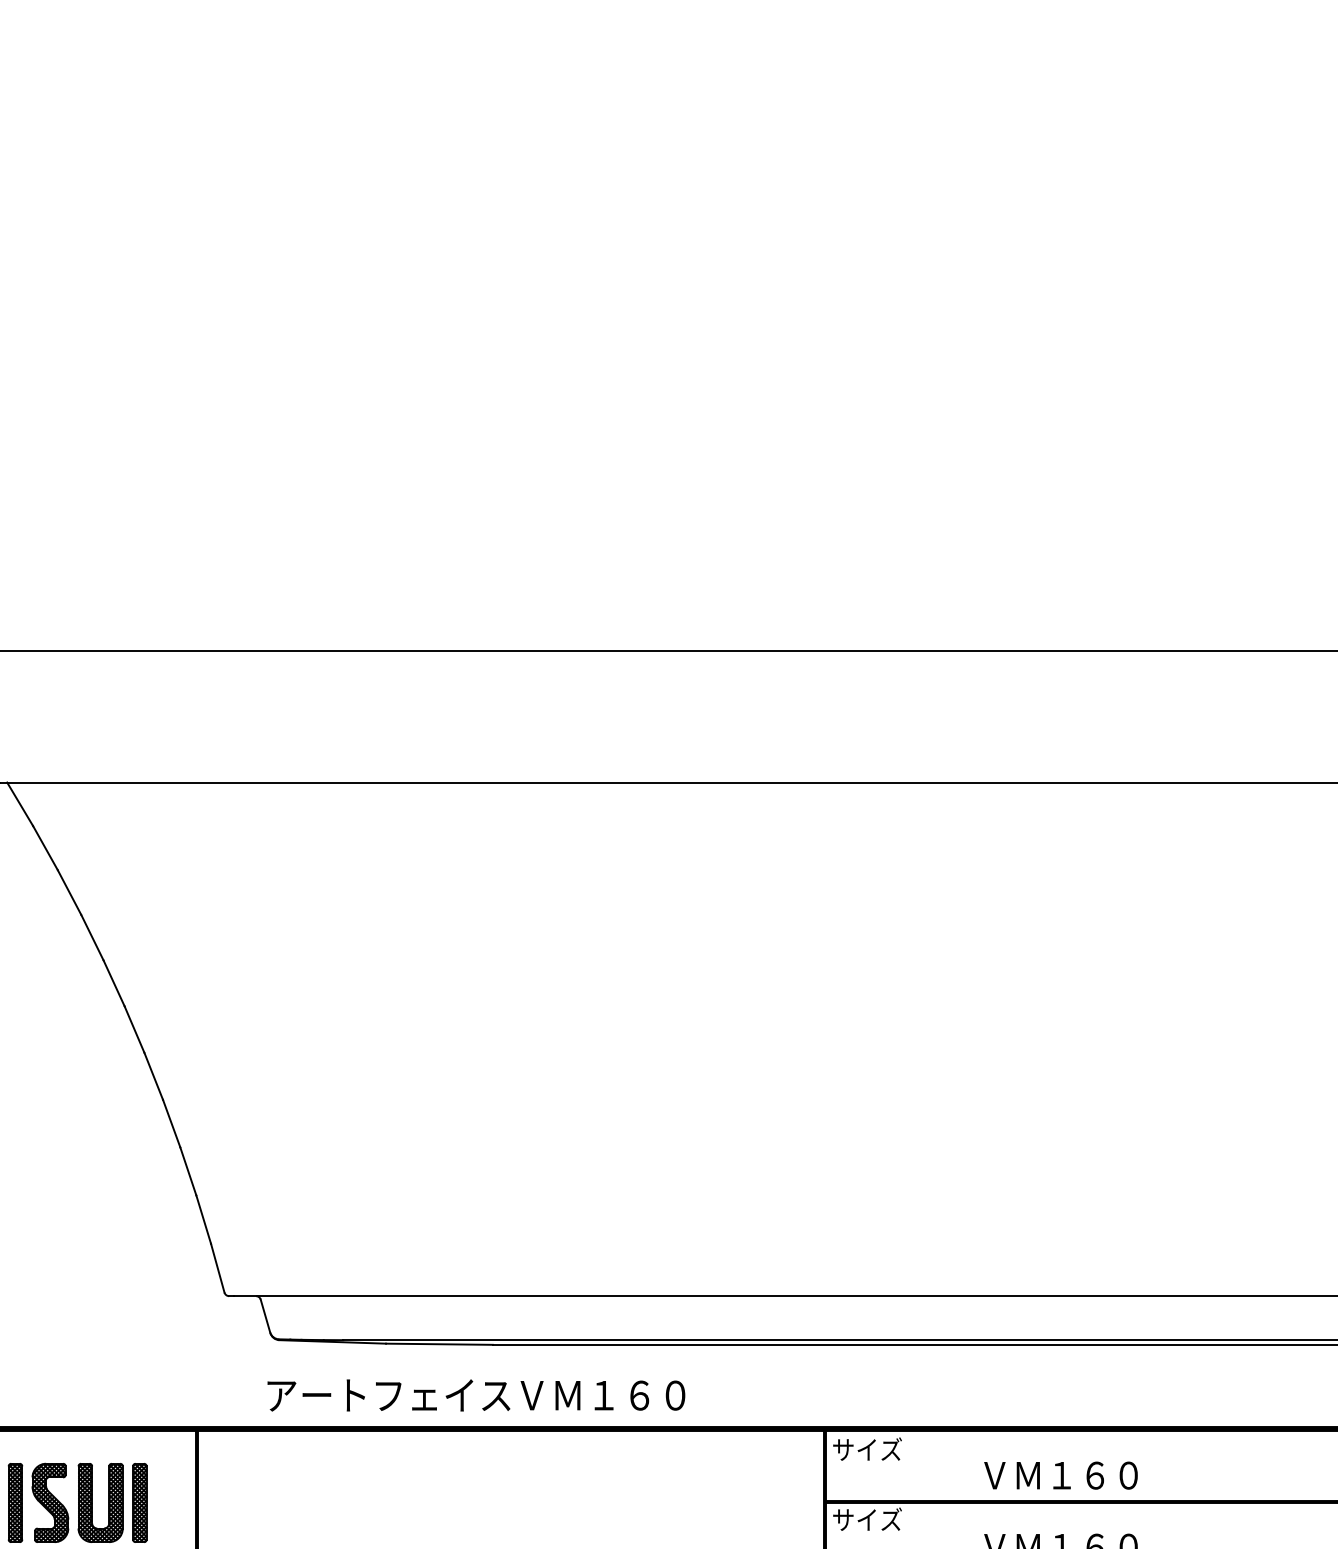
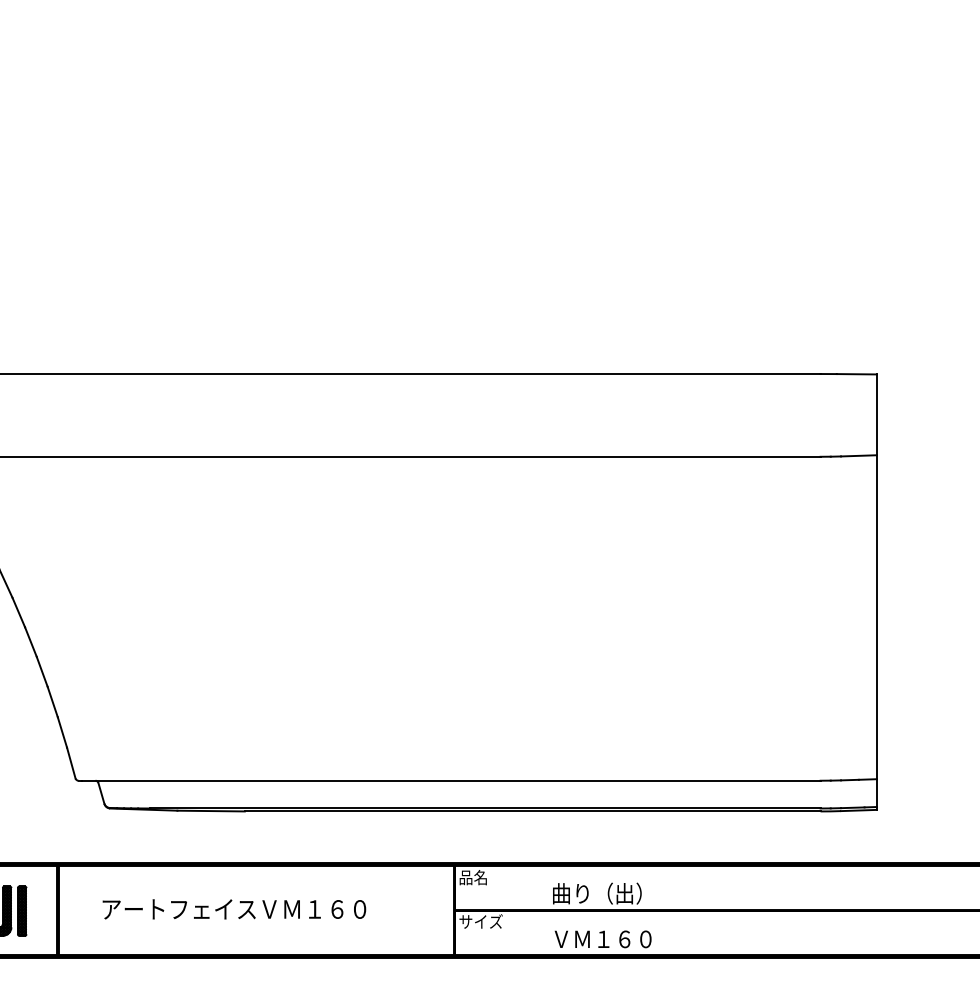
text: (476, 1395) -> (234, 909), moved
text: (866, 1449) -> (480, 877), サイズ -> 品名
text: (1059, 1474) -> (602, 893), ＶＭ１６０ -> 曲り（出）

